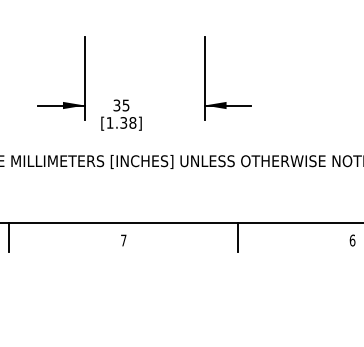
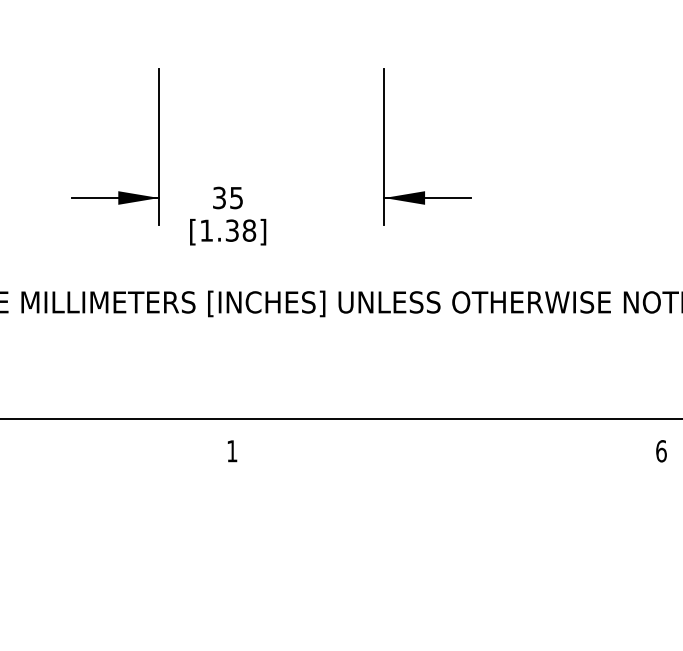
line: (9, 237) -> (17, 445), removed
line: (238, 237) -> (447, 445), removed
text: (123, 240) -> (231, 451), 7 -> 1

